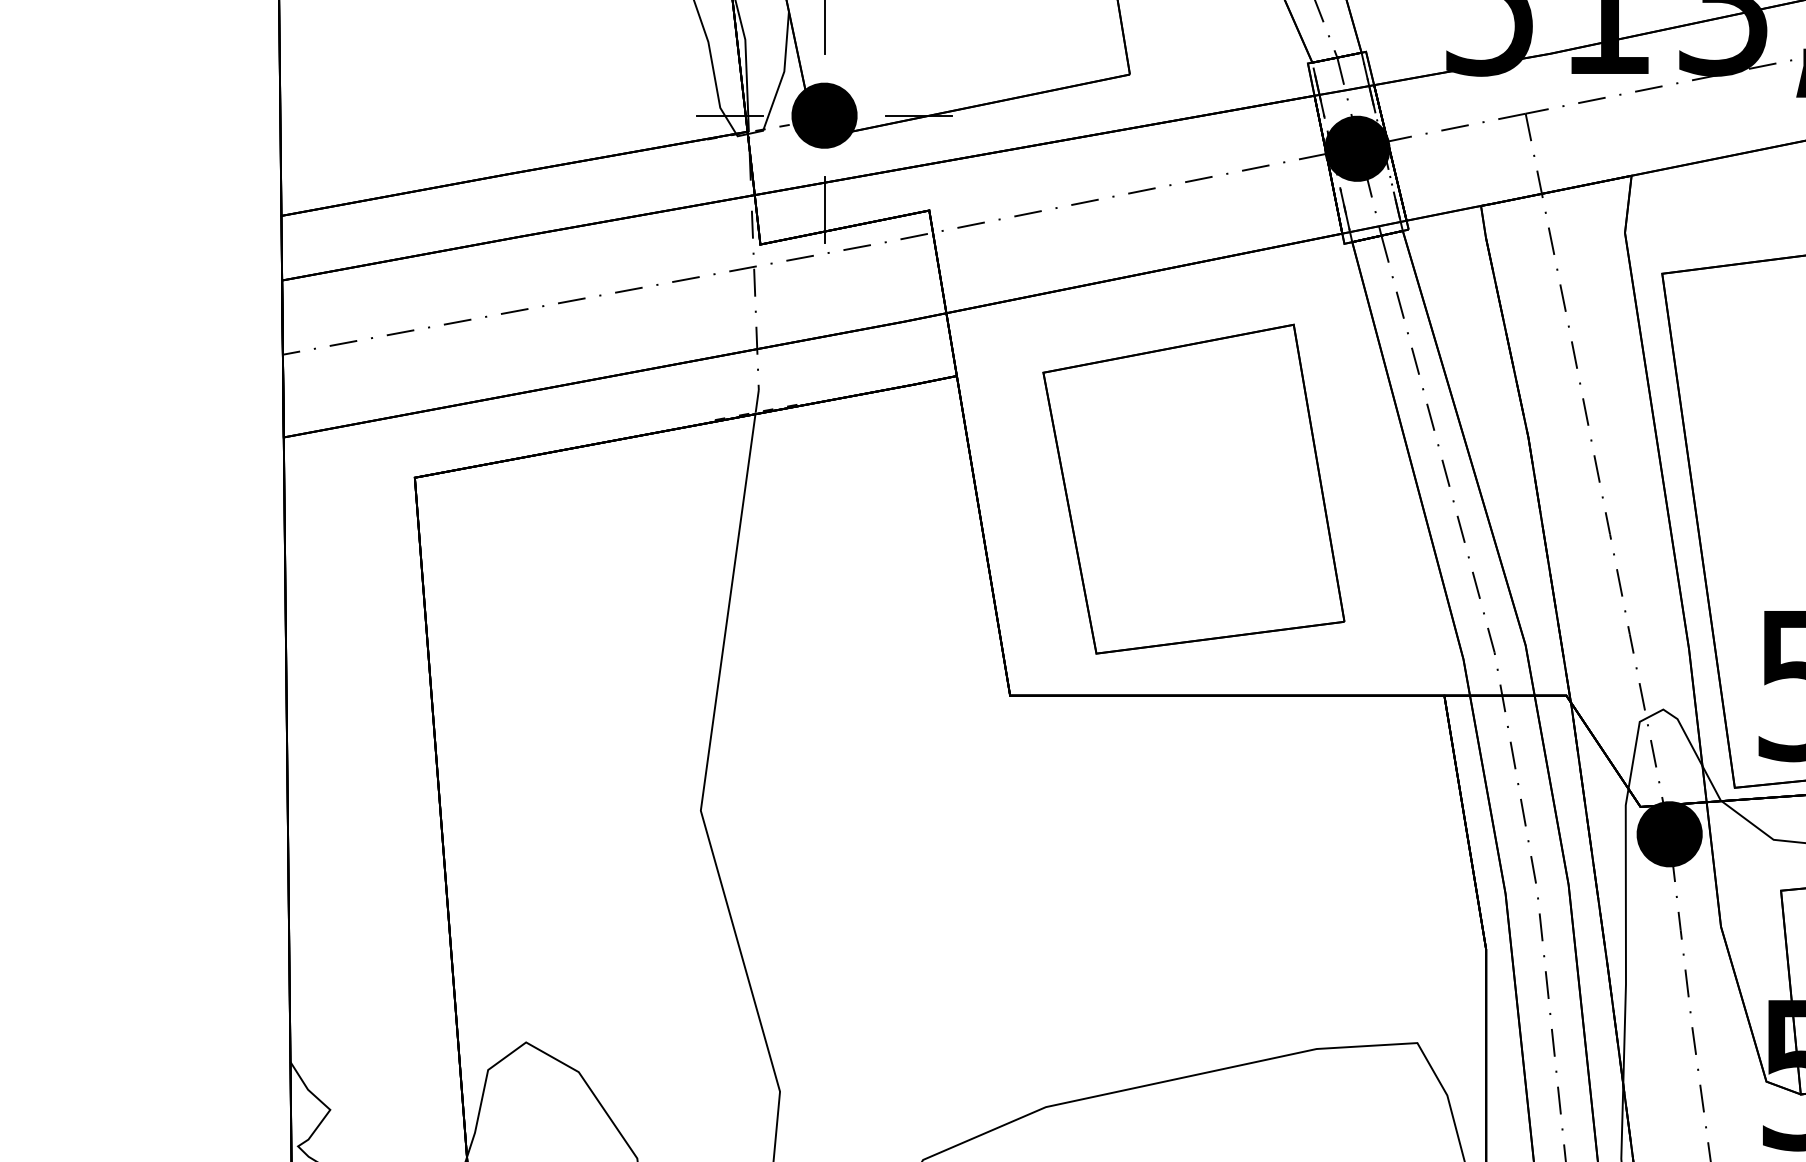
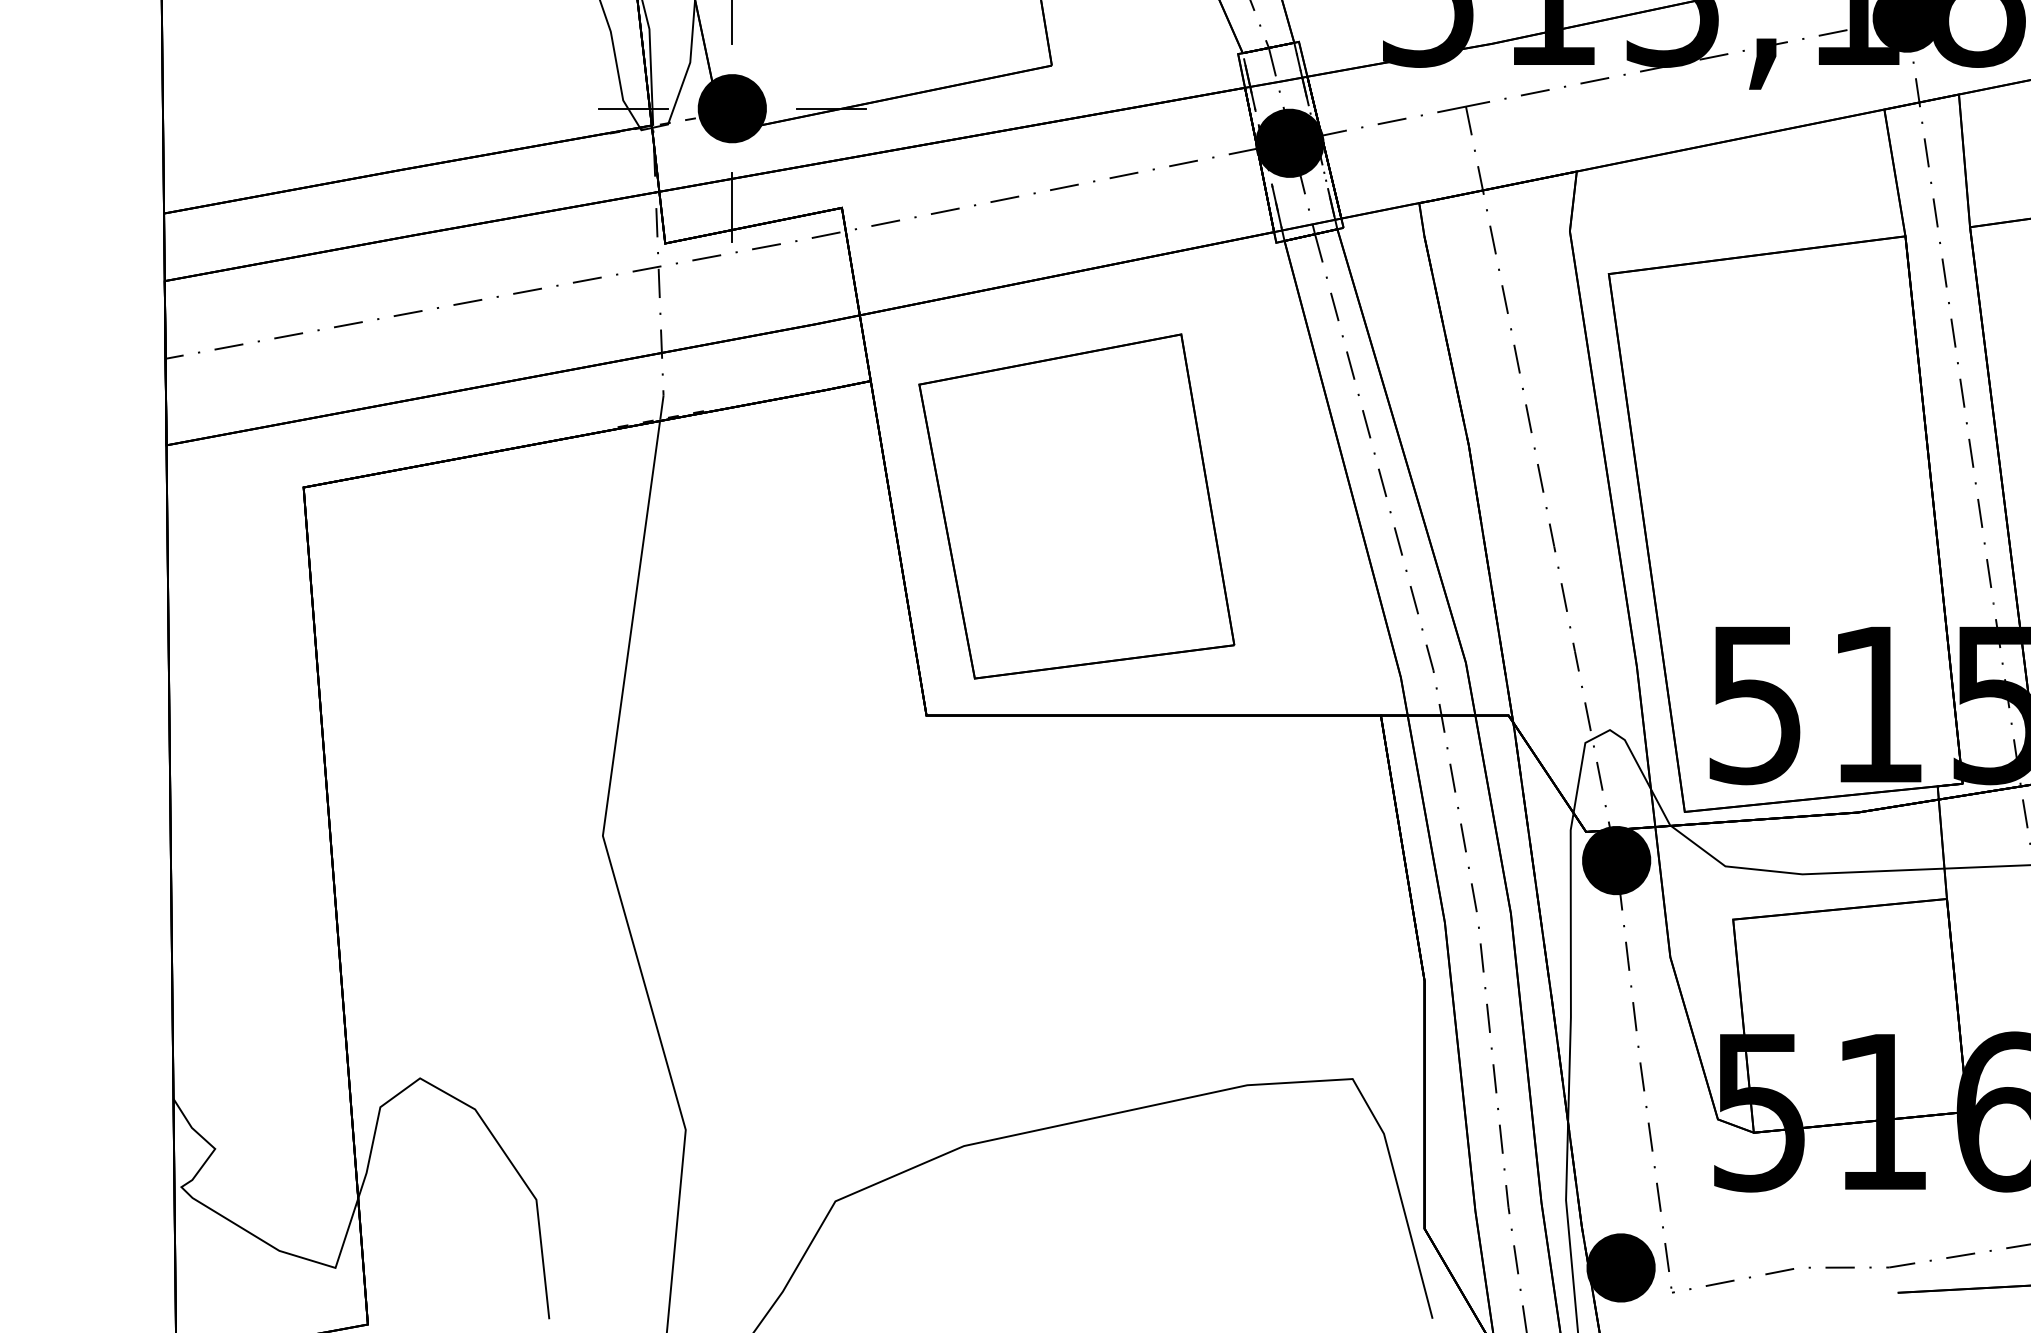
part: (1193, 489) -> (1076, 506), moved

